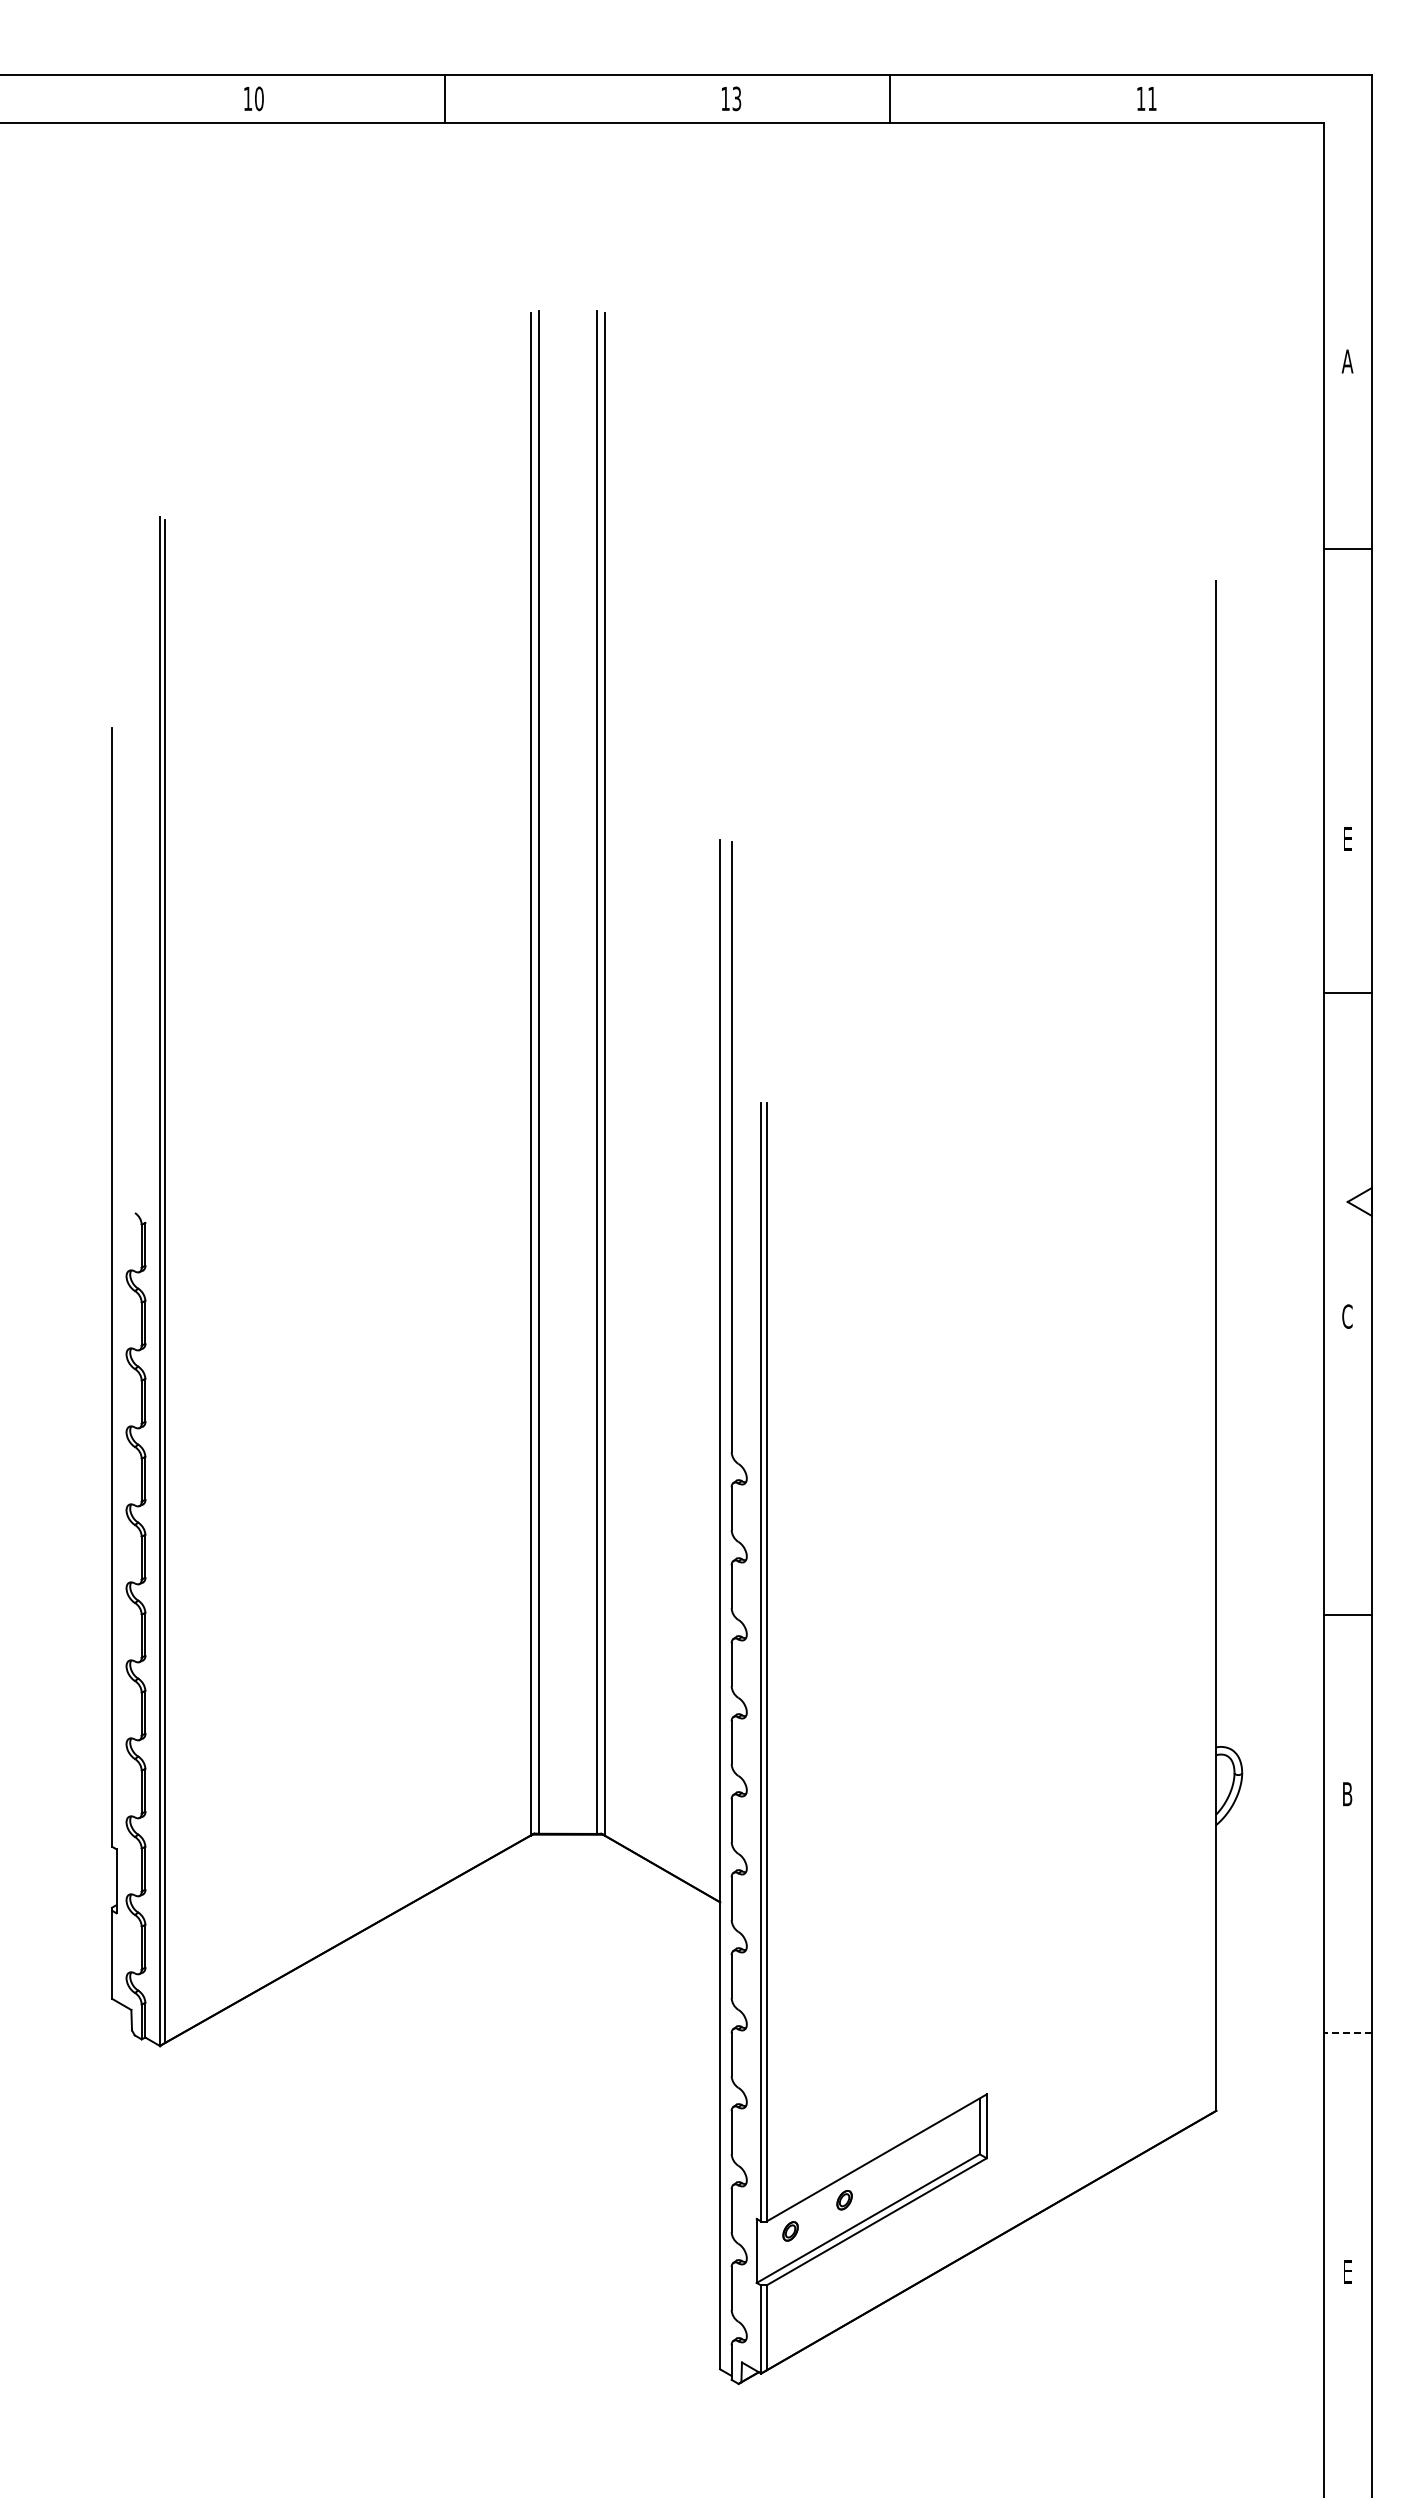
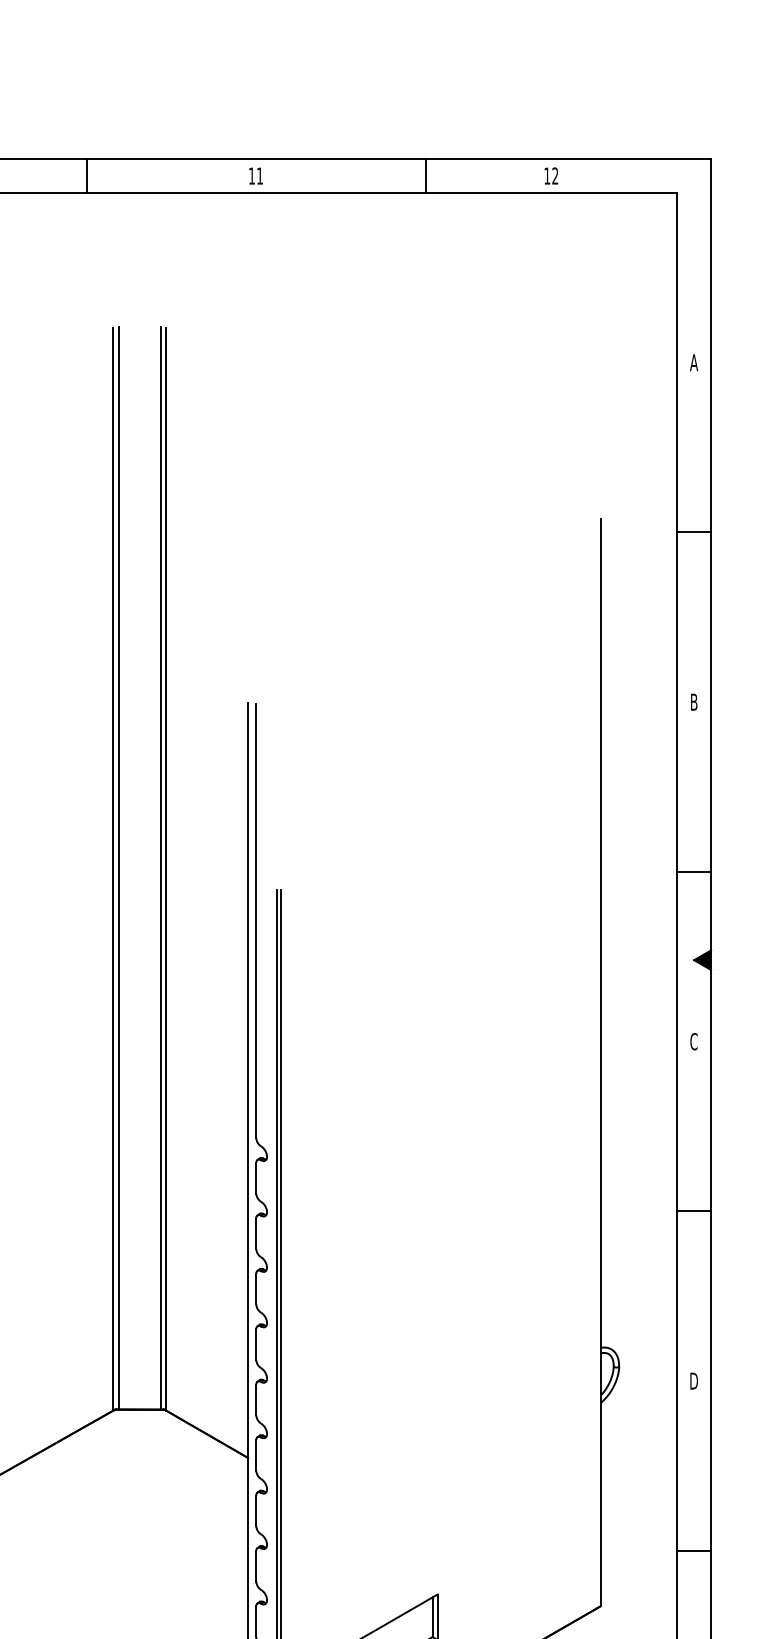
line: (444, 98) -> (86, 175), moved
text: (736, 98) -> (259, 175), 13 -> 11
line: (890, 98) -> (426, 175), moved
text: (1152, 98) -> (555, 175), 11 -> 12
line: (1347, 549) -> (694, 532), moved
text: (1347, 838) -> (694, 701), E -> B
line: (1347, 992) -> (694, 871), moved
fill: (1359, 1201) -> (702, 959), added
line: (1347, 1615) -> (694, 1211), moved
text: (1347, 1794) -> (694, 1381), B -> D
line: (1347, 2032) -> (694, 1550), dashed -> solid

